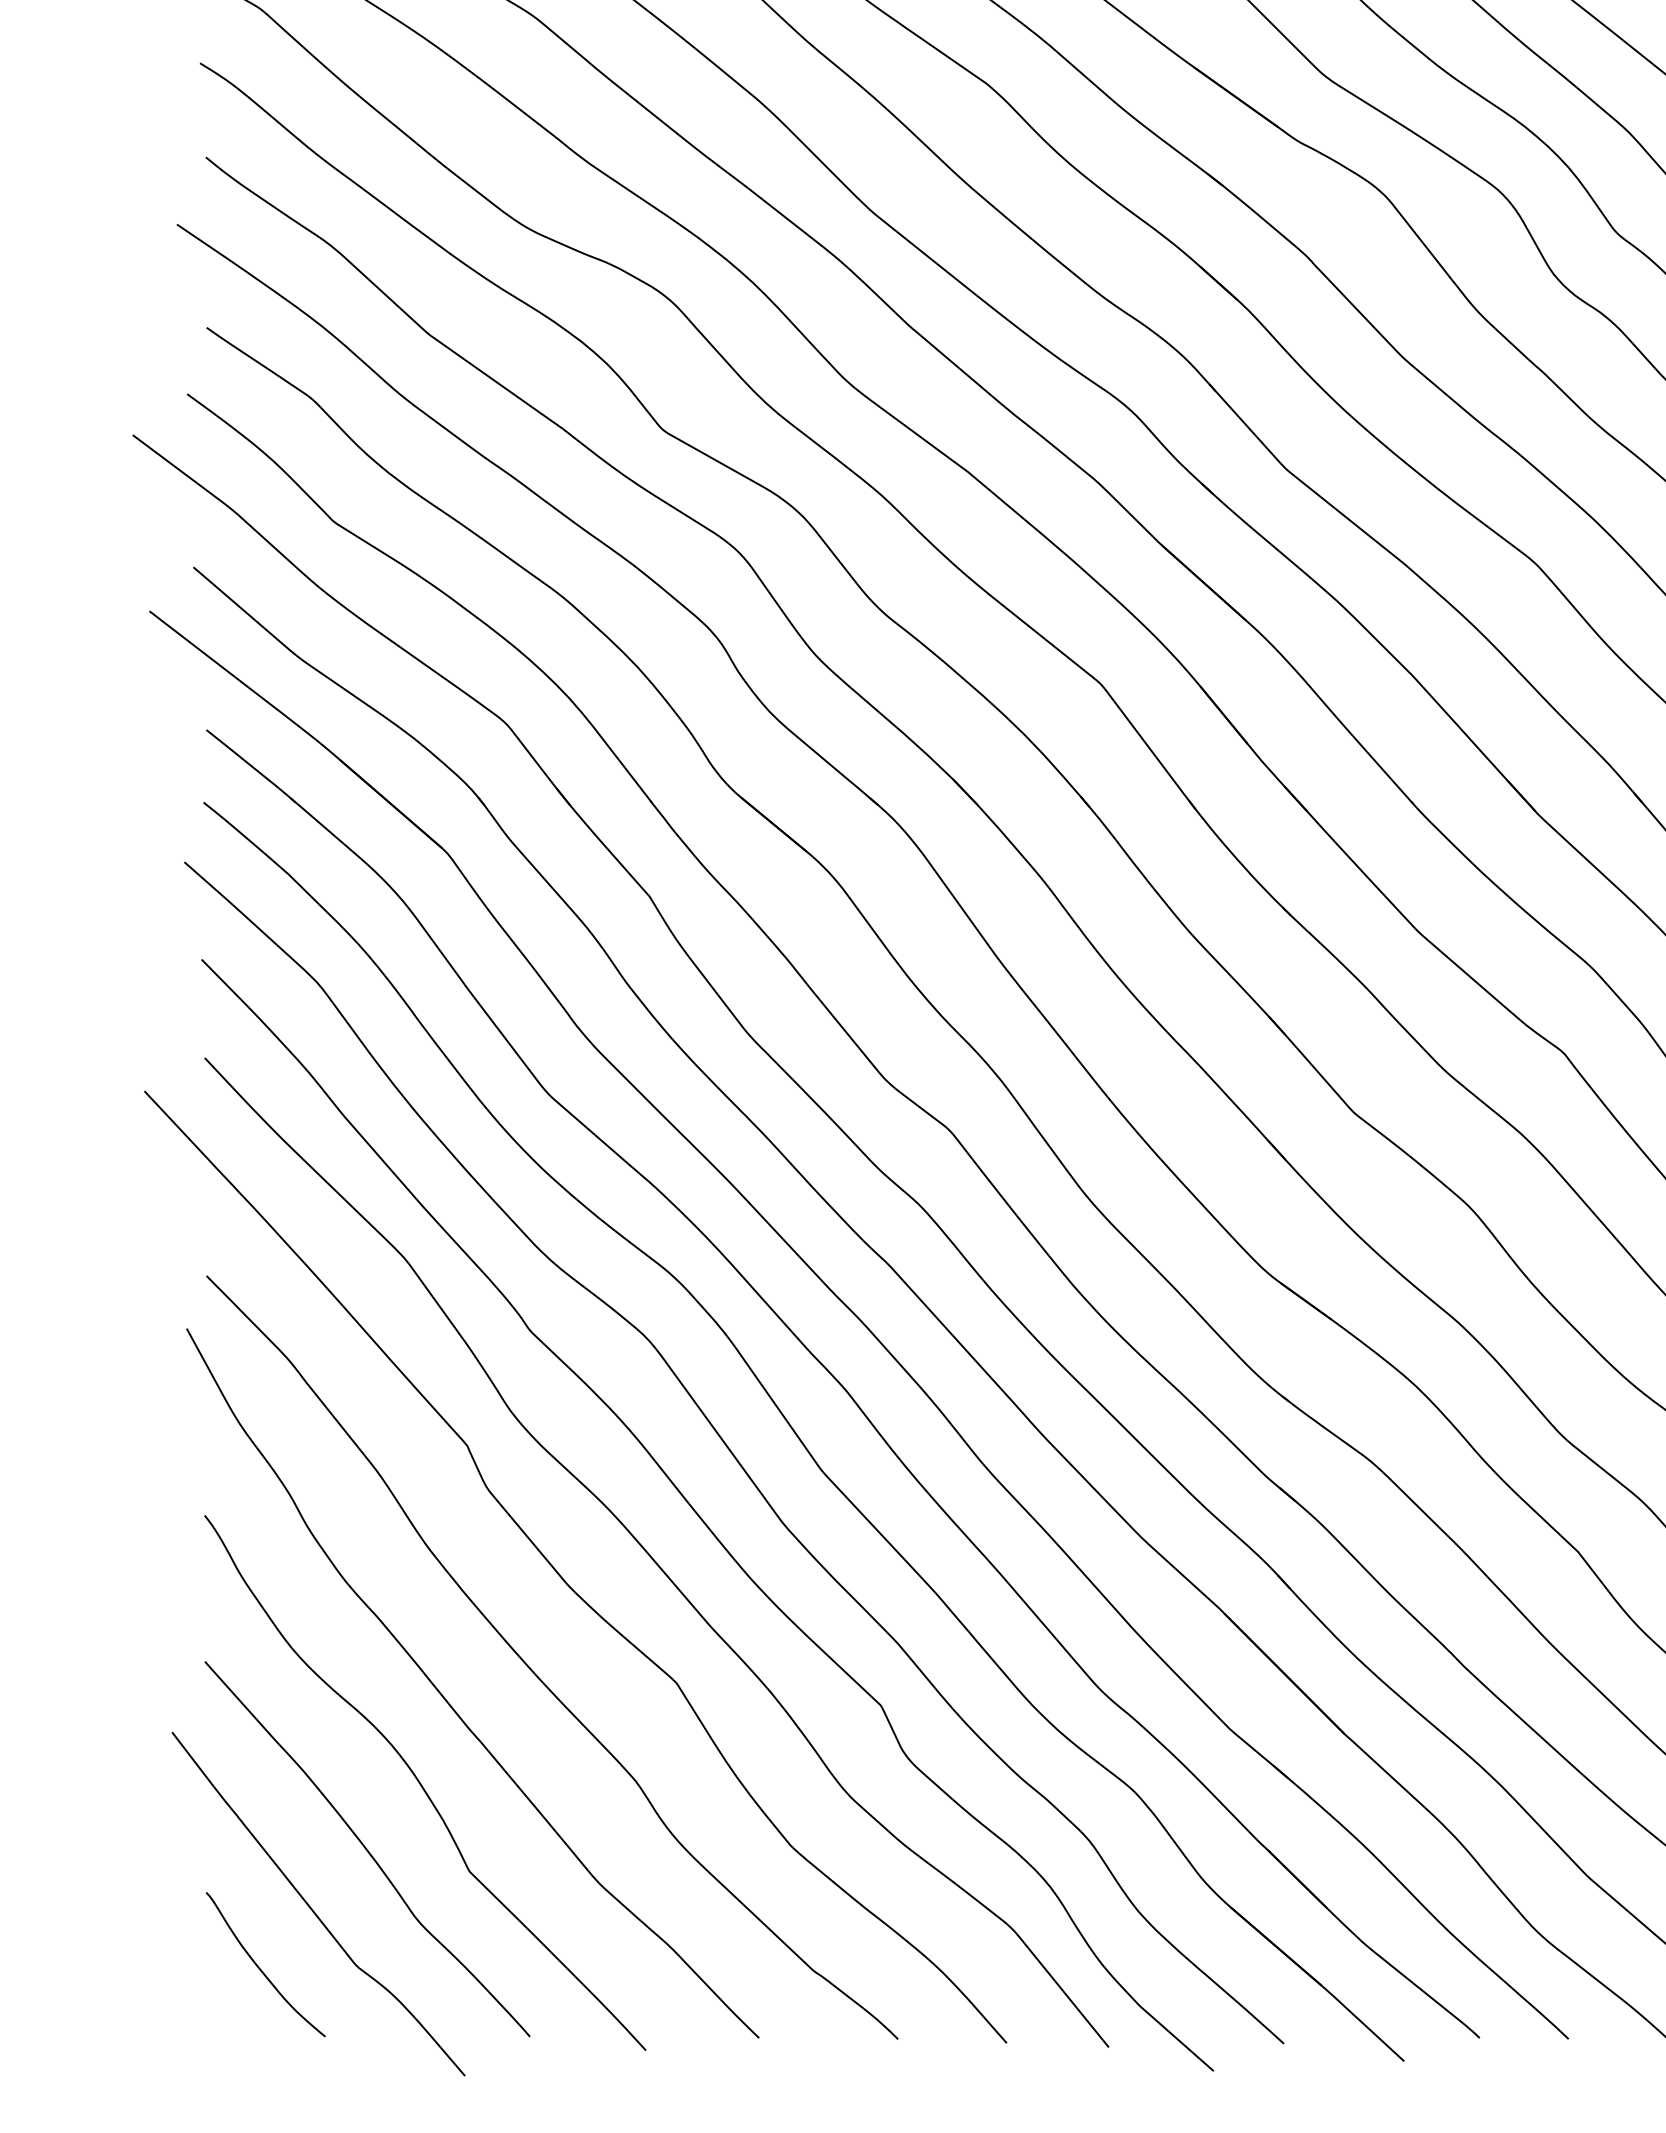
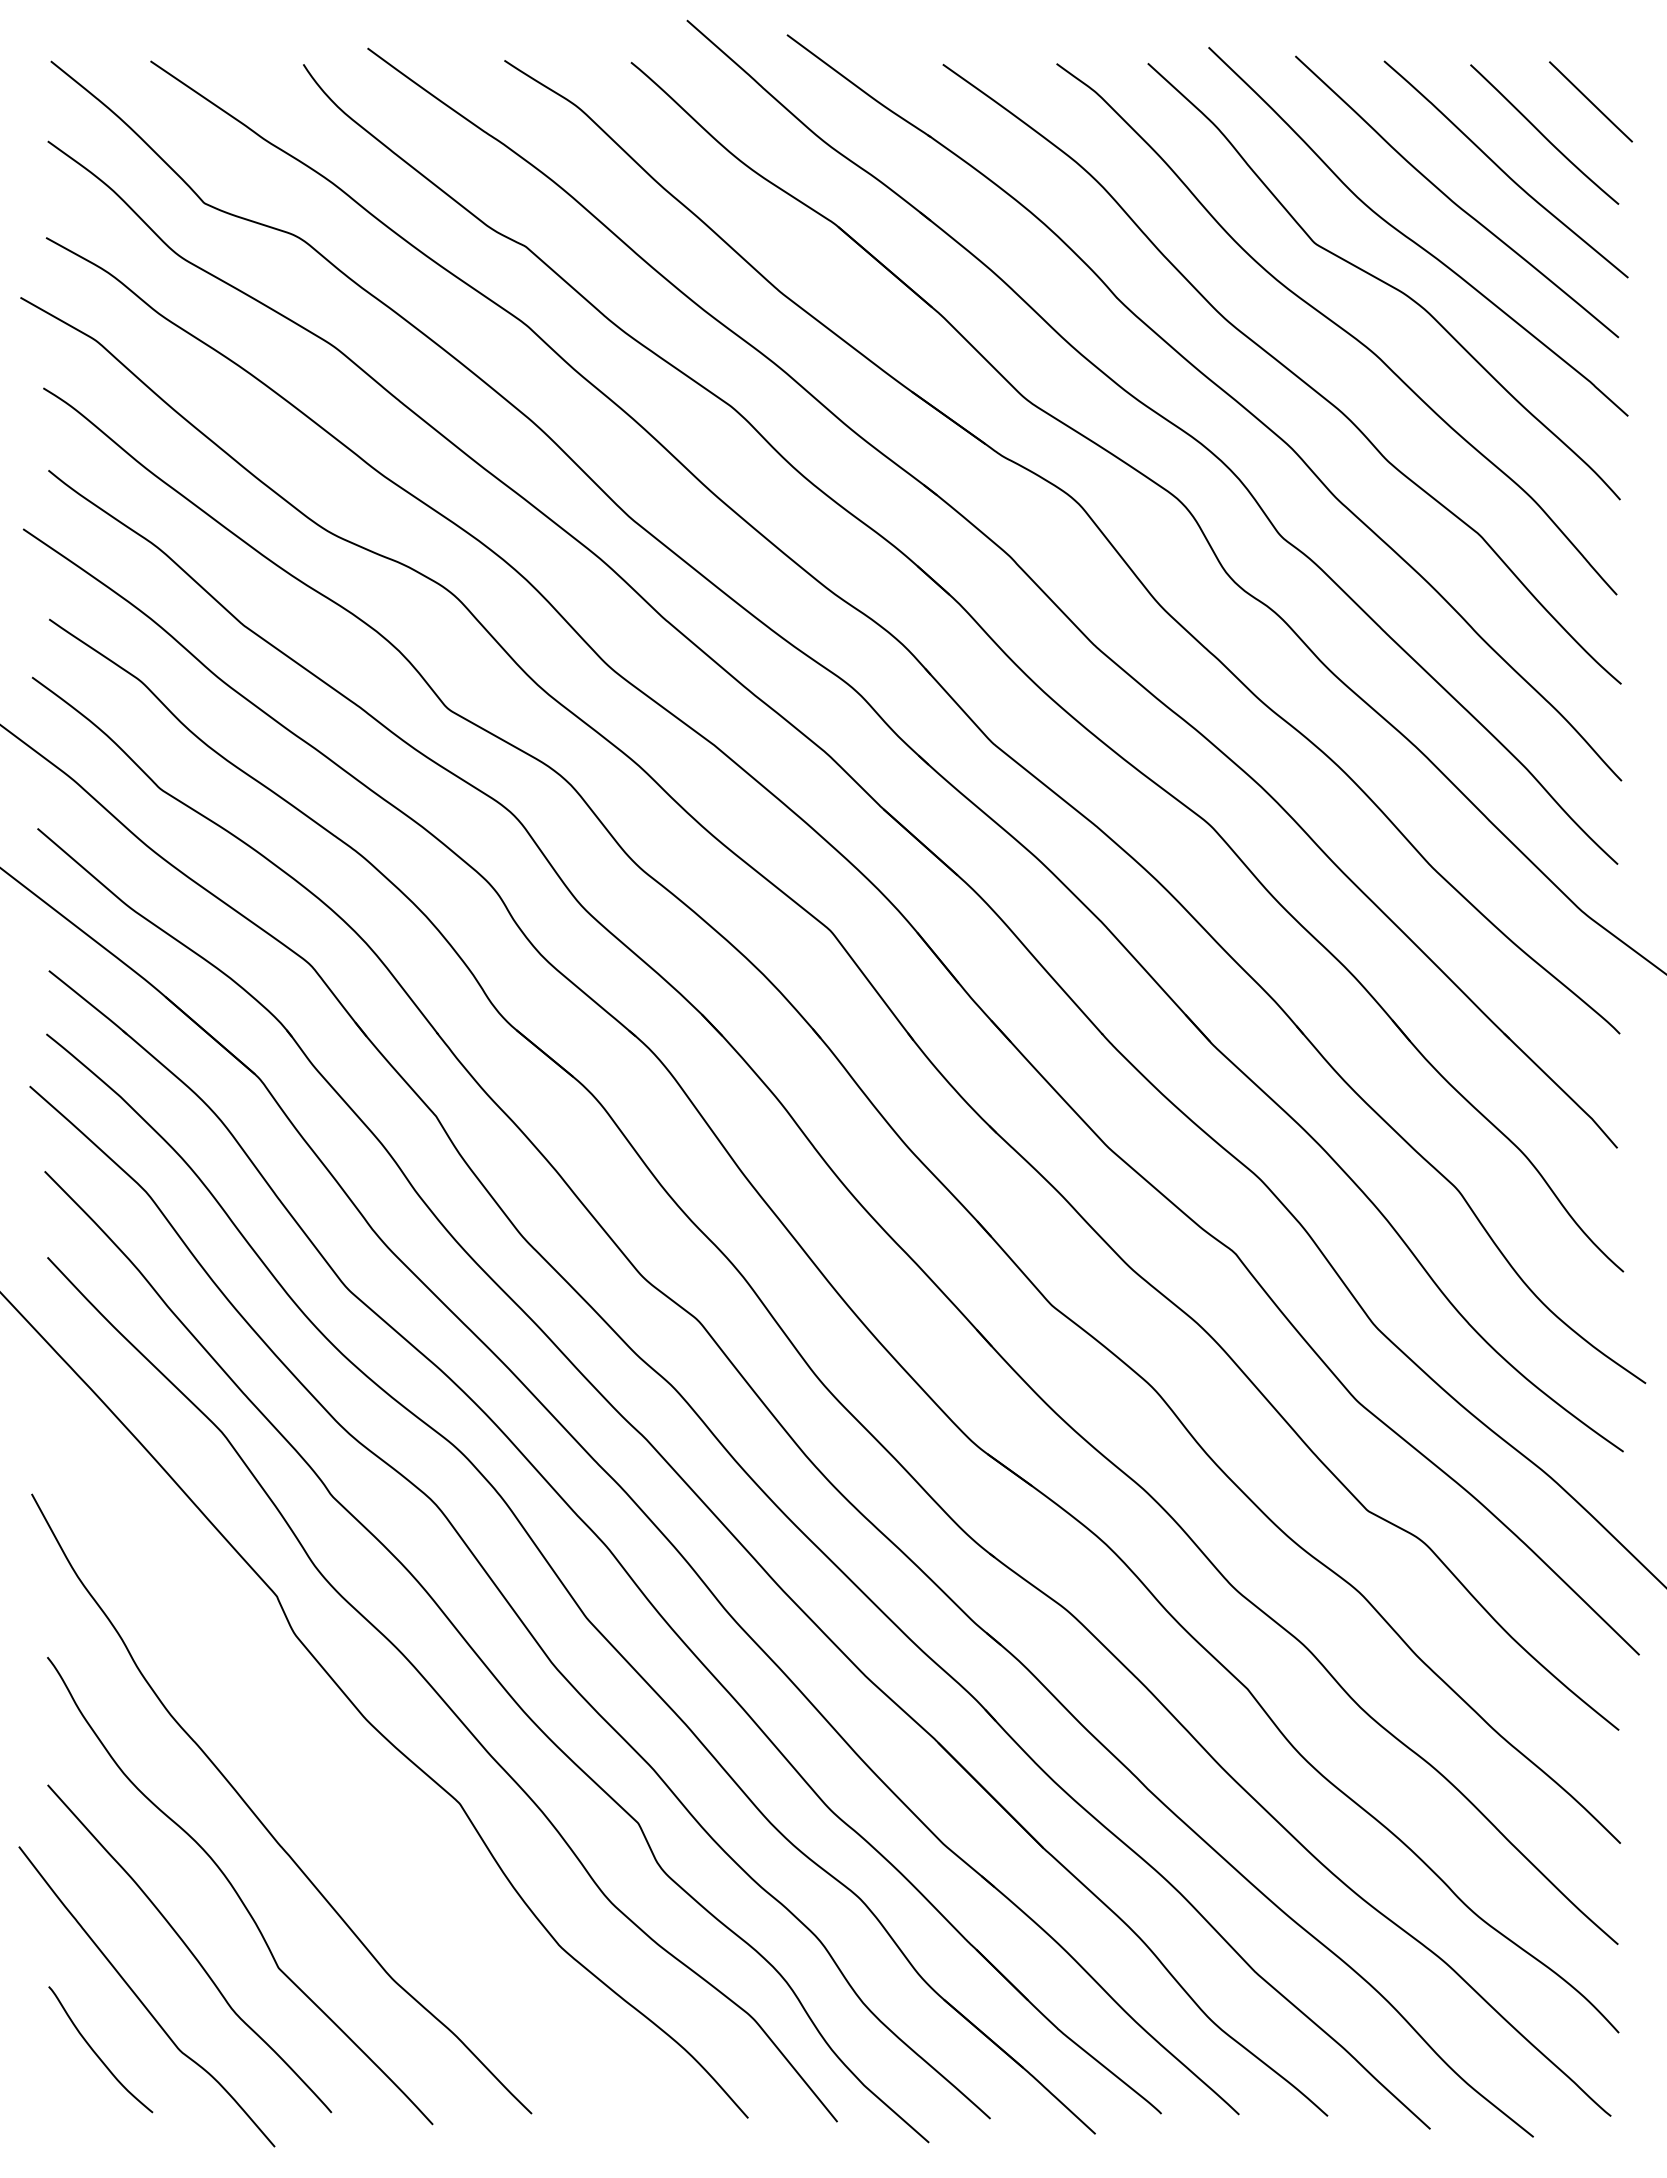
curve: (535, 1672) -> (336, 1794), removed

